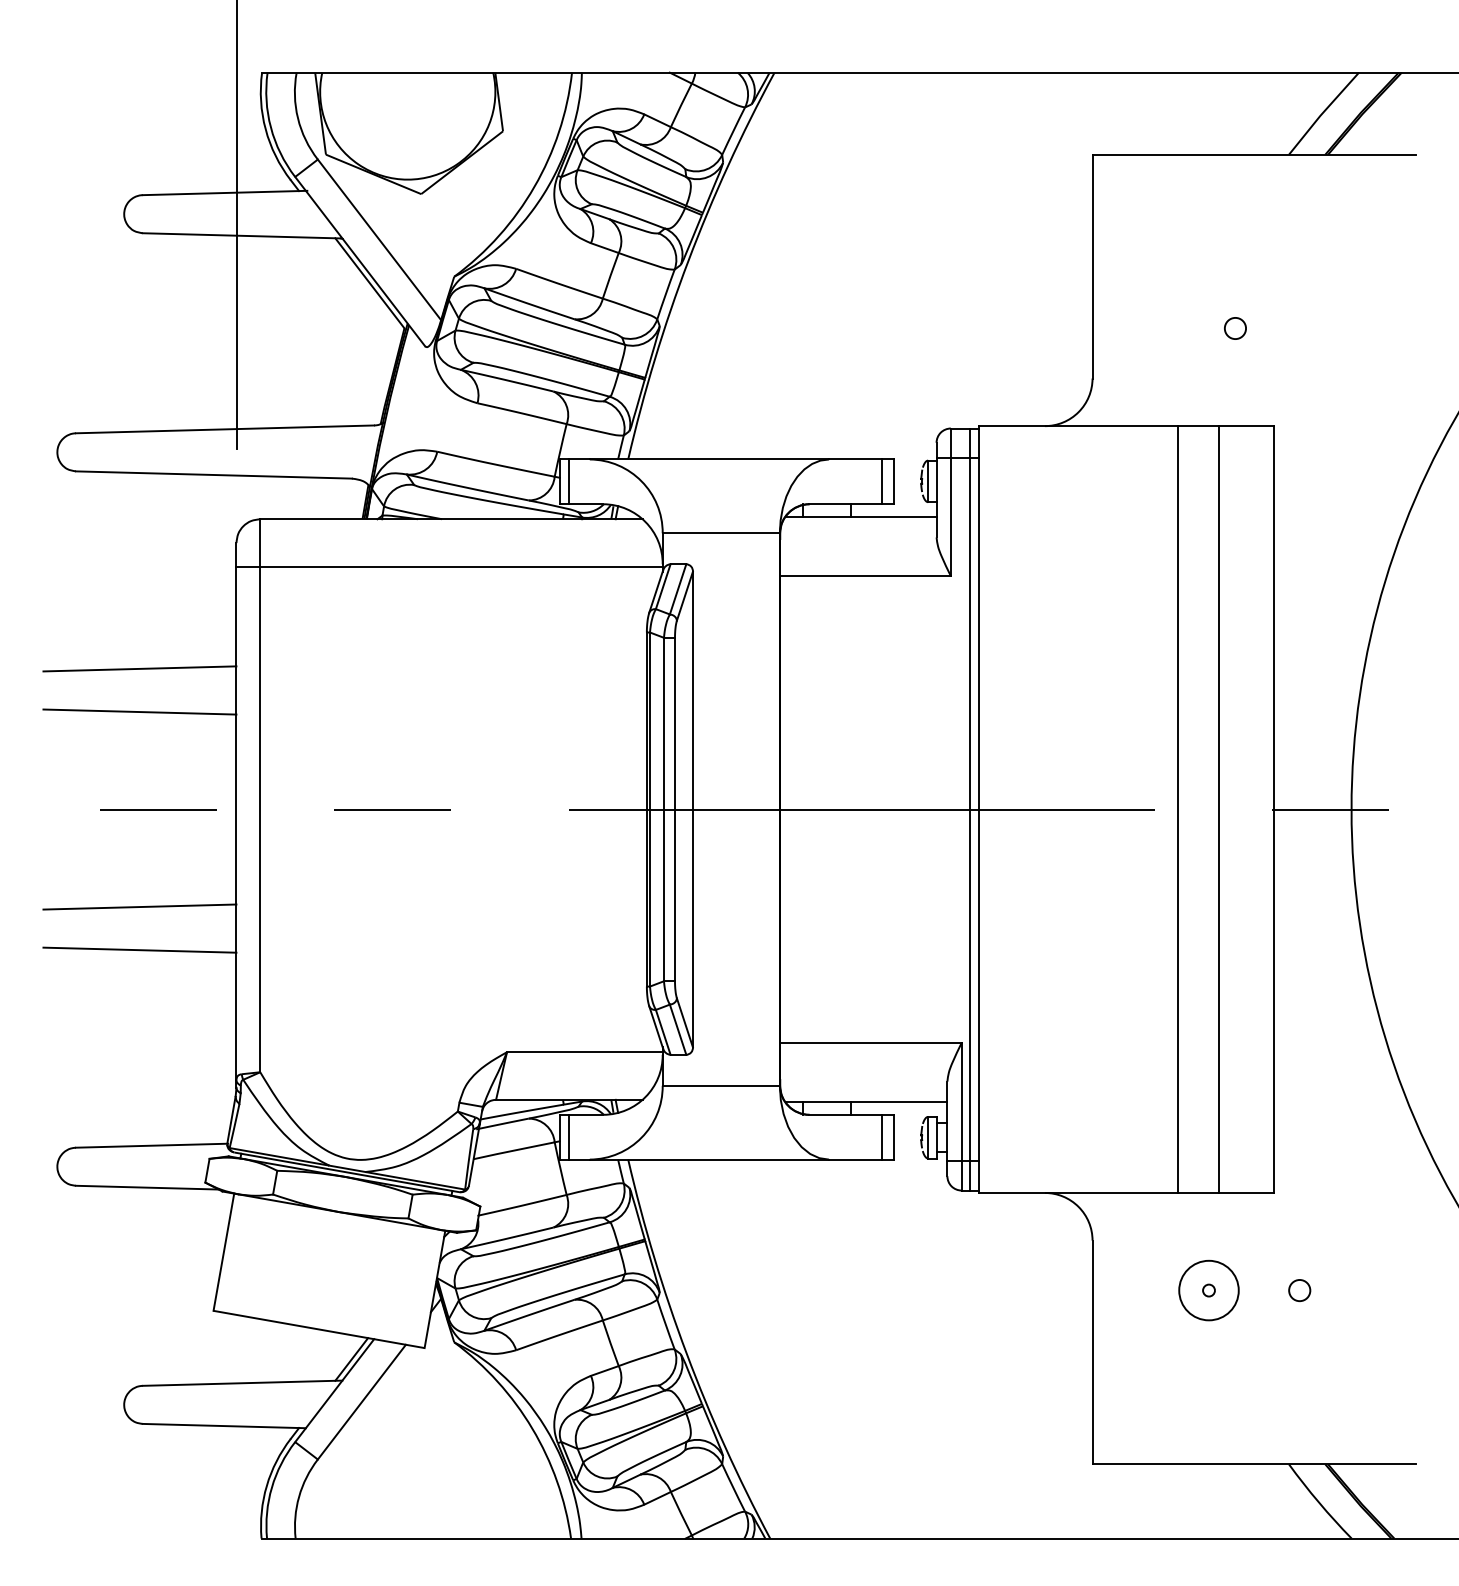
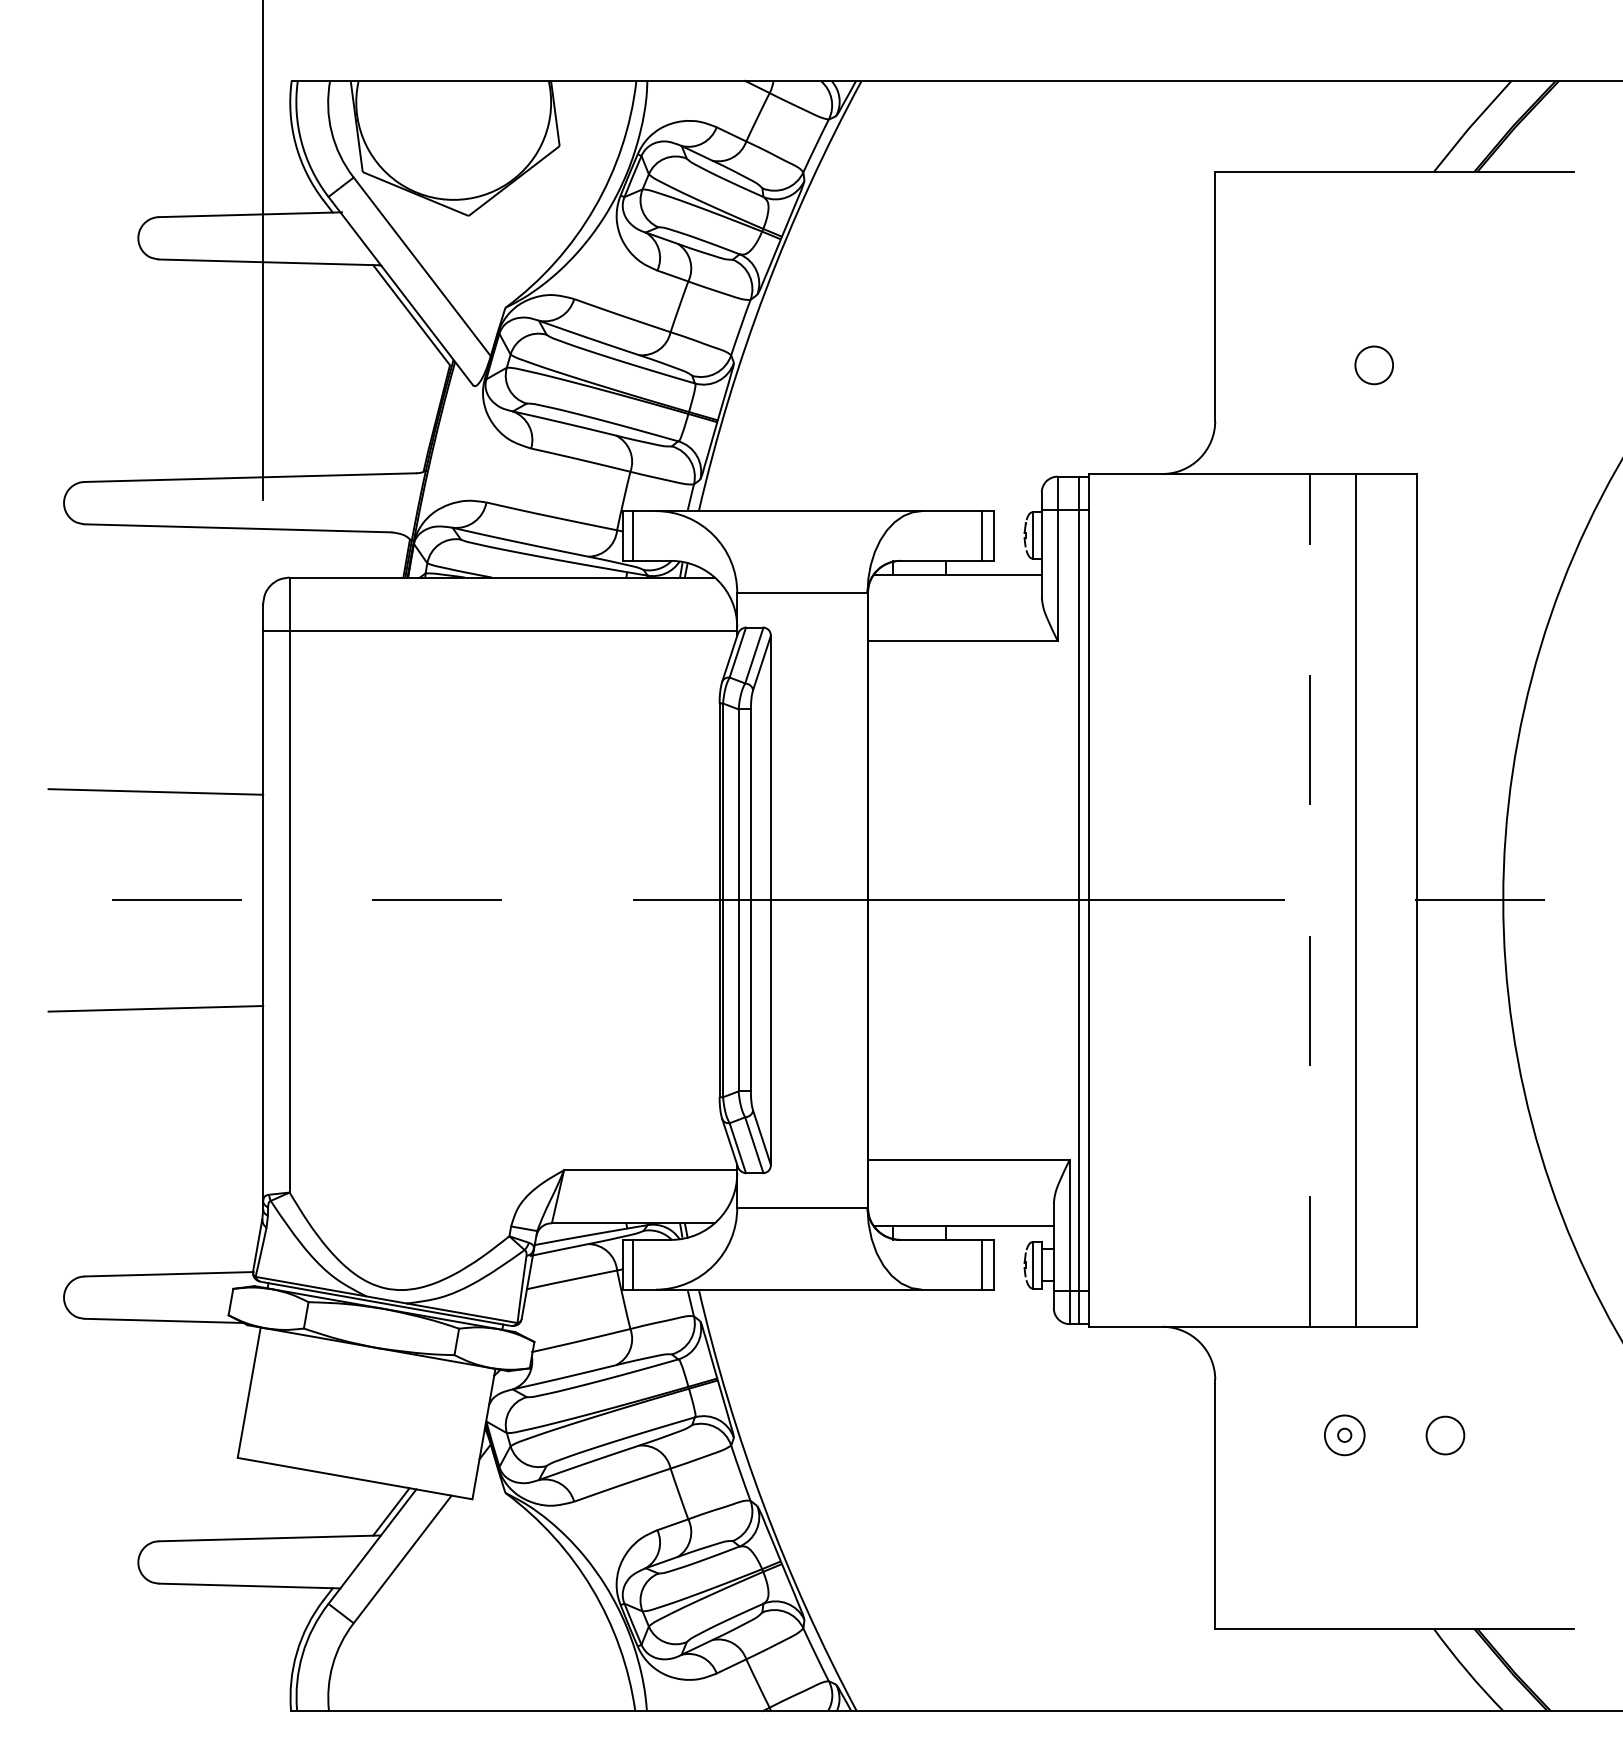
circle: (1234, 328) -> (1373, 365), size x1.6
line: (139, 668) -> (155, 743), removed
line: (1178, 808) -> (1310, 899), solid -> dashed
line: (139, 949) -> (155, 1056), removed
circle: (1299, 1289) -> (1445, 1434), size x1.6
circle: (1208, 1290) -> (1344, 1435), size x0.6

